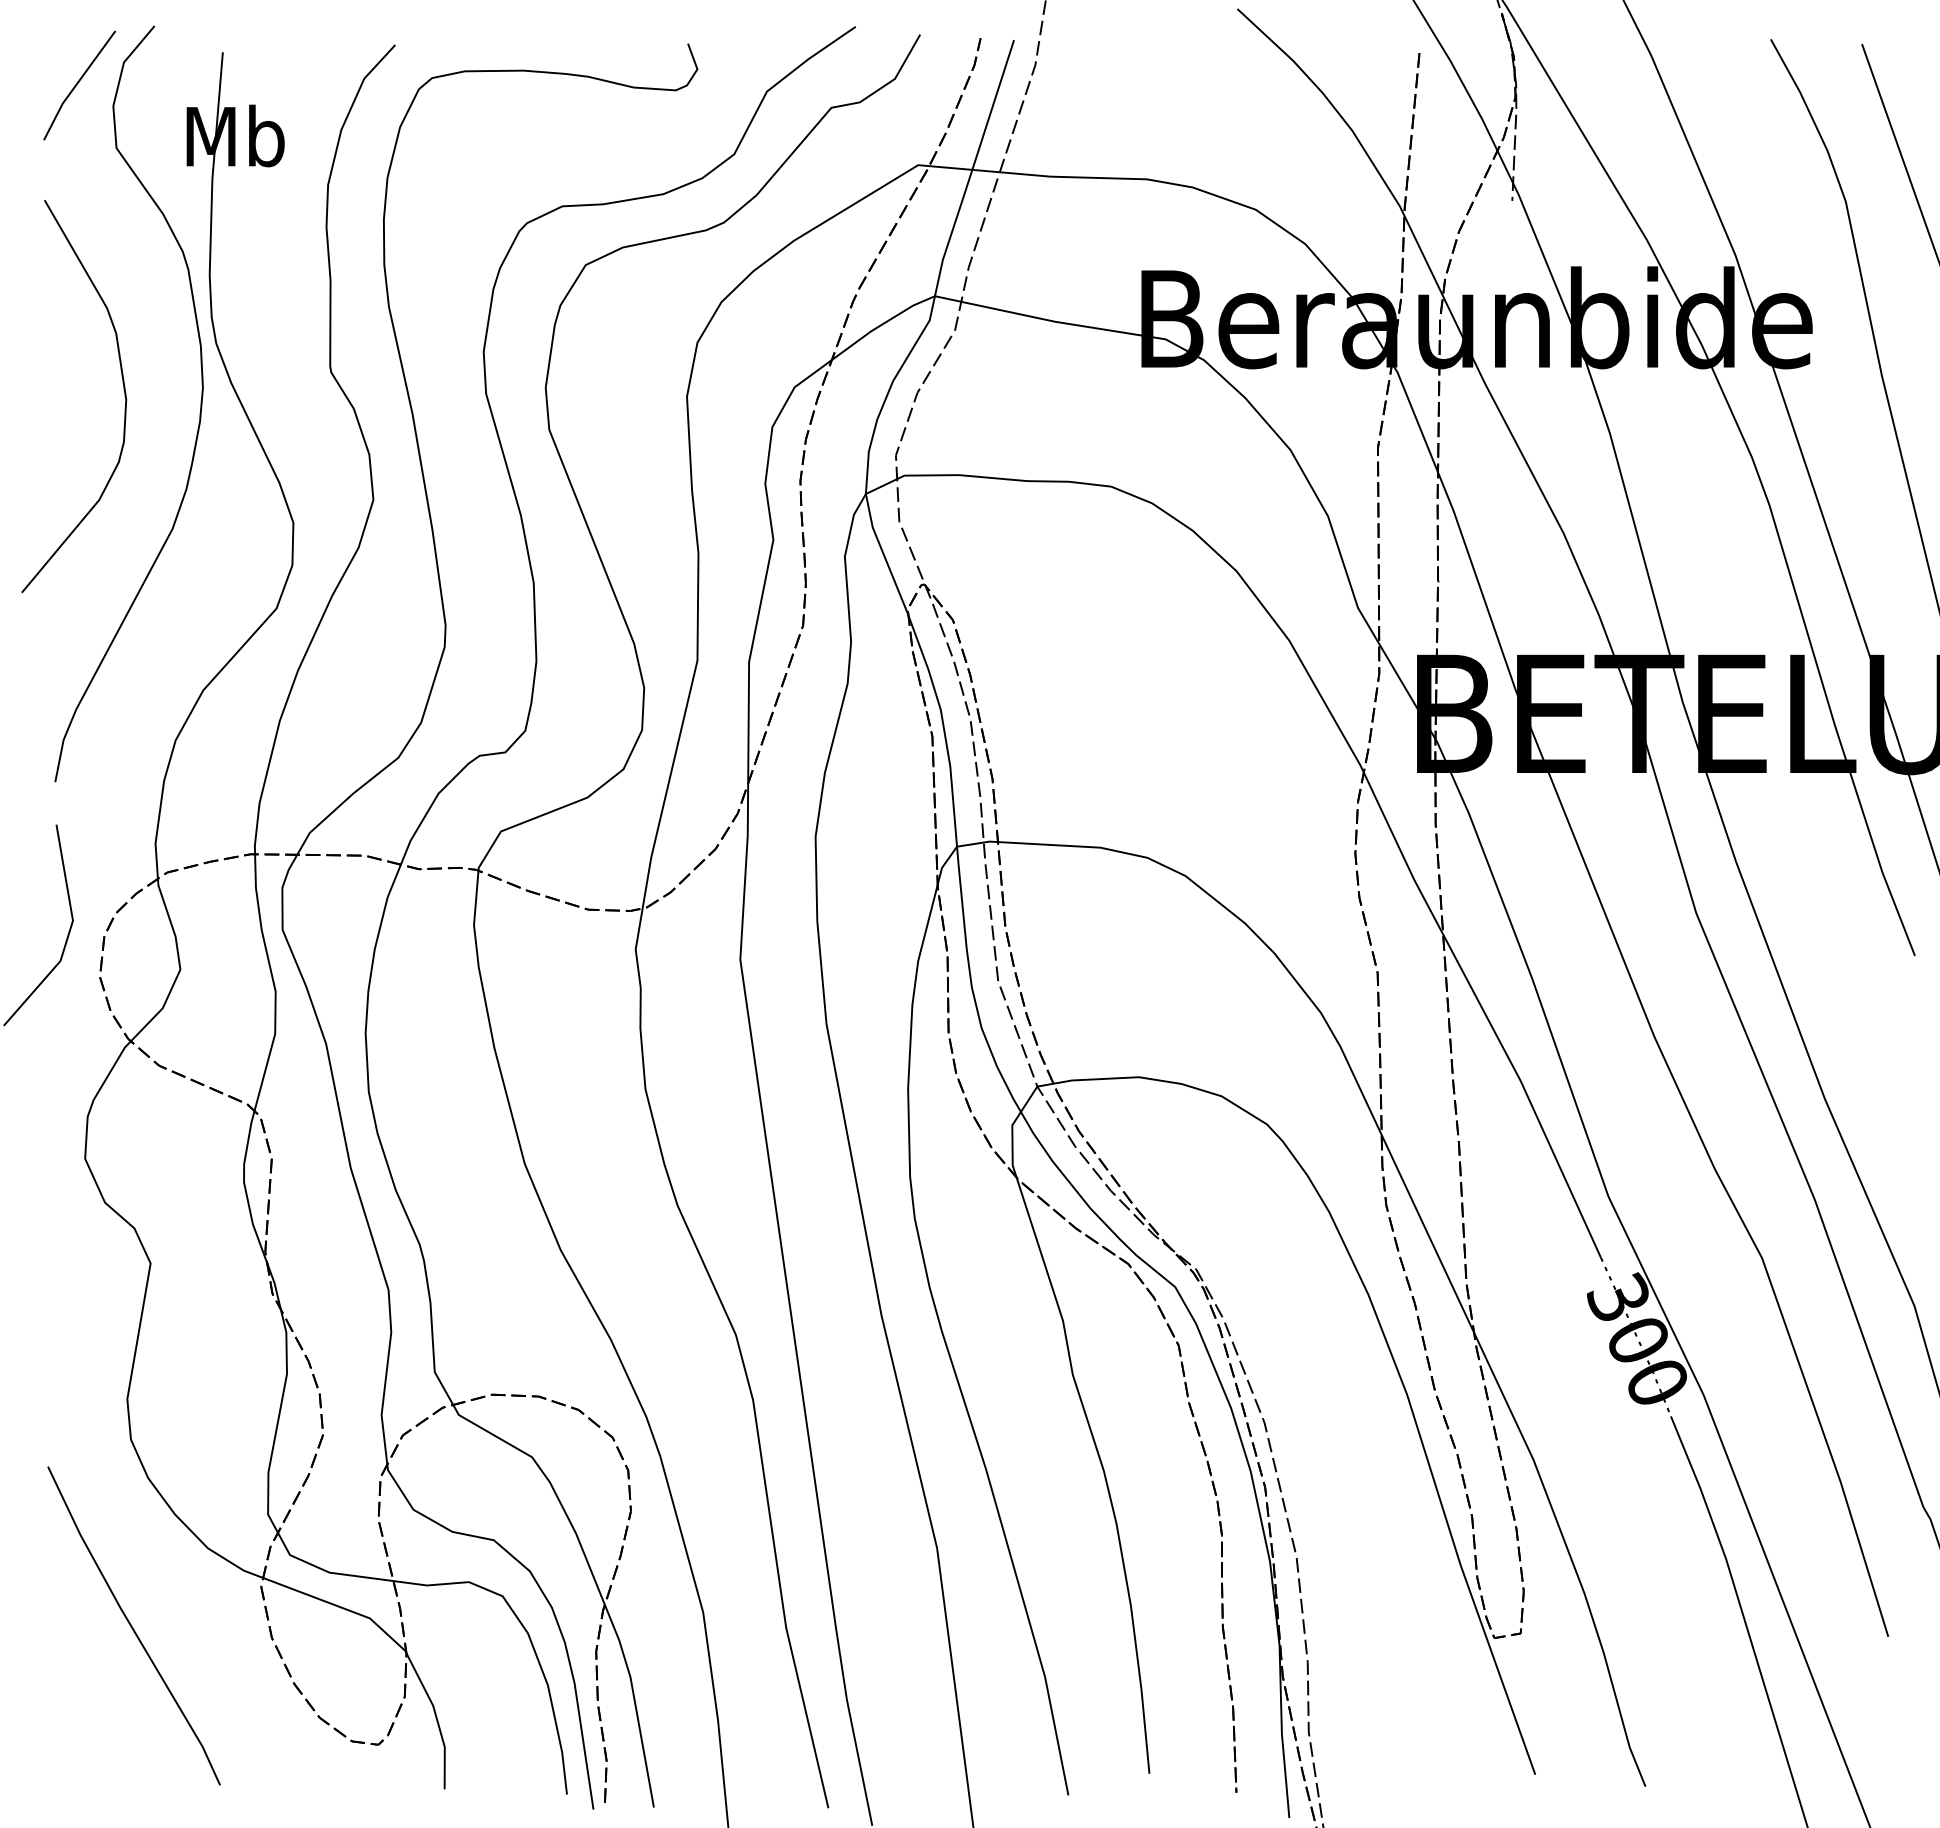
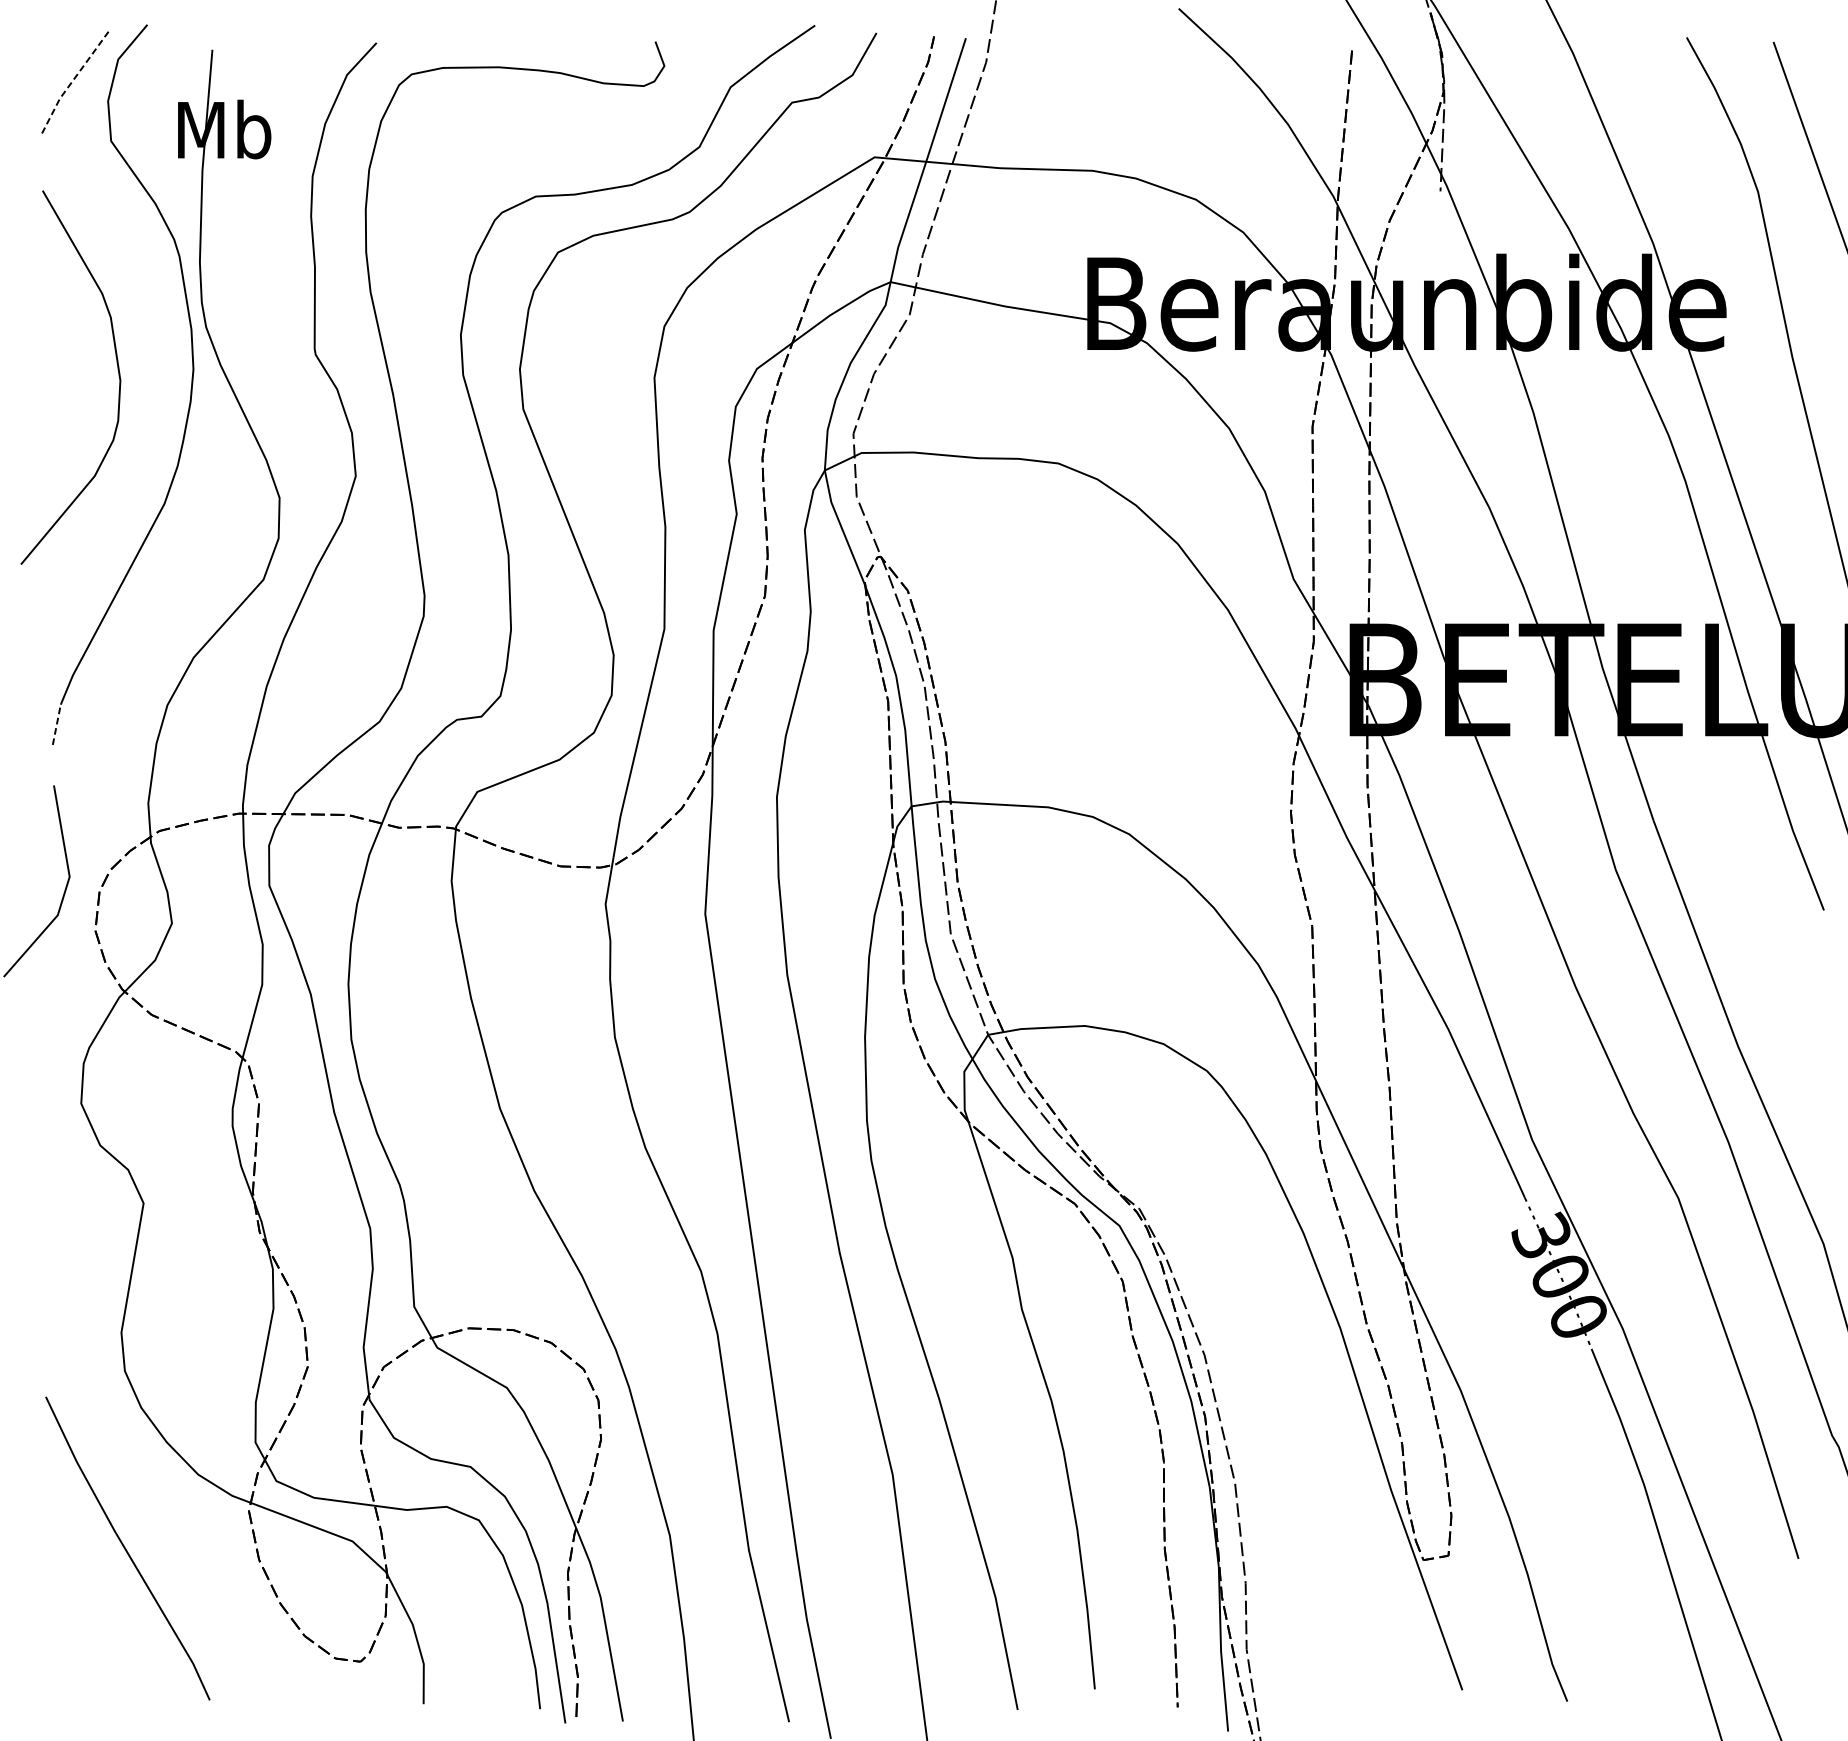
line: (76, 84) -> (73, 80), solid -> dashed
line: (59, 761) -> (56, 725), solid -> dashed

